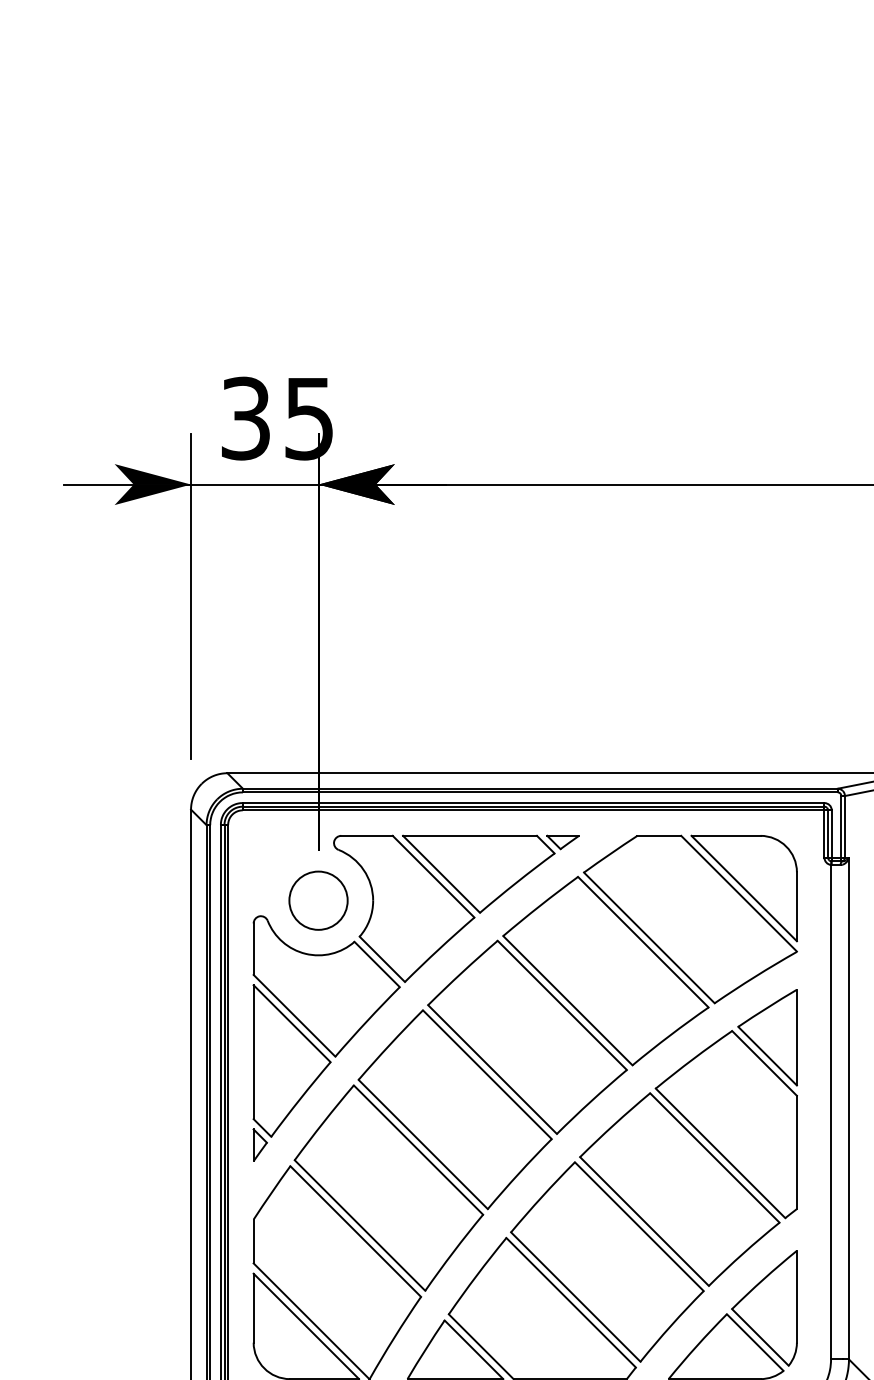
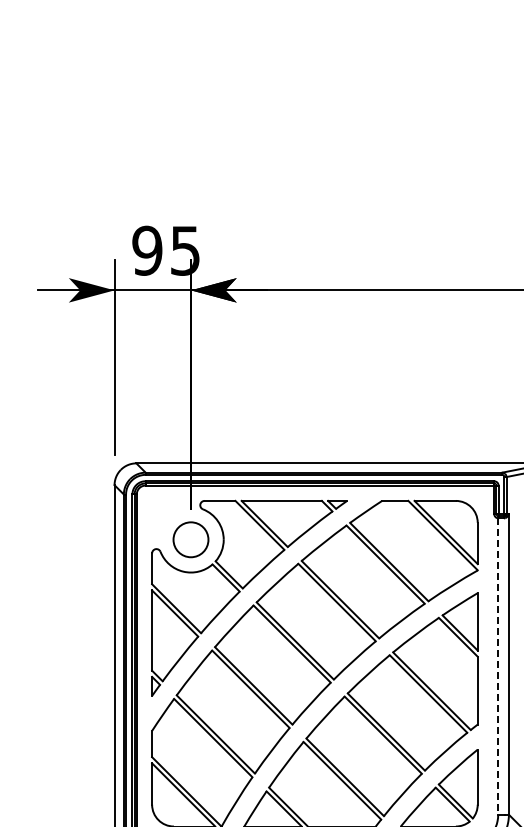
text: (245, 418) -> (147, 250), 35 -> 95
line: (831, 1113) -> (498, 667), solid -> dashed

